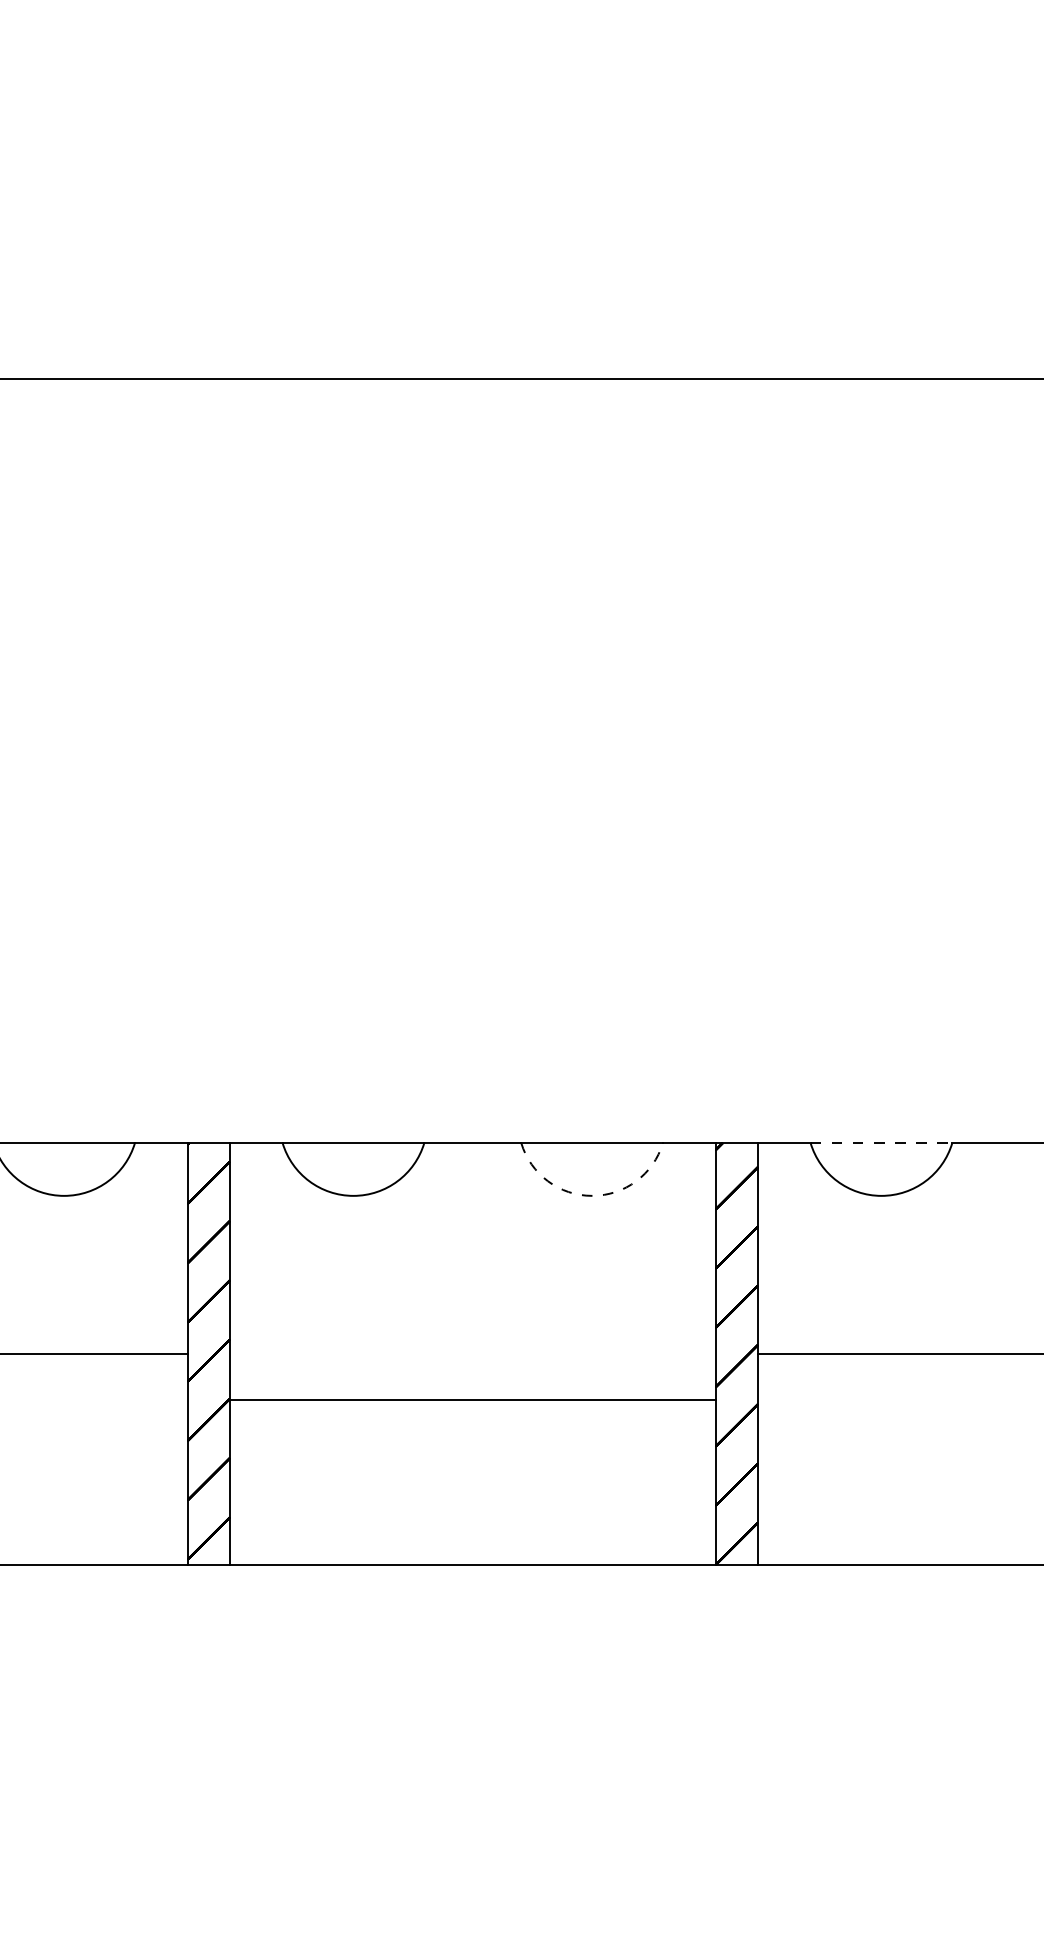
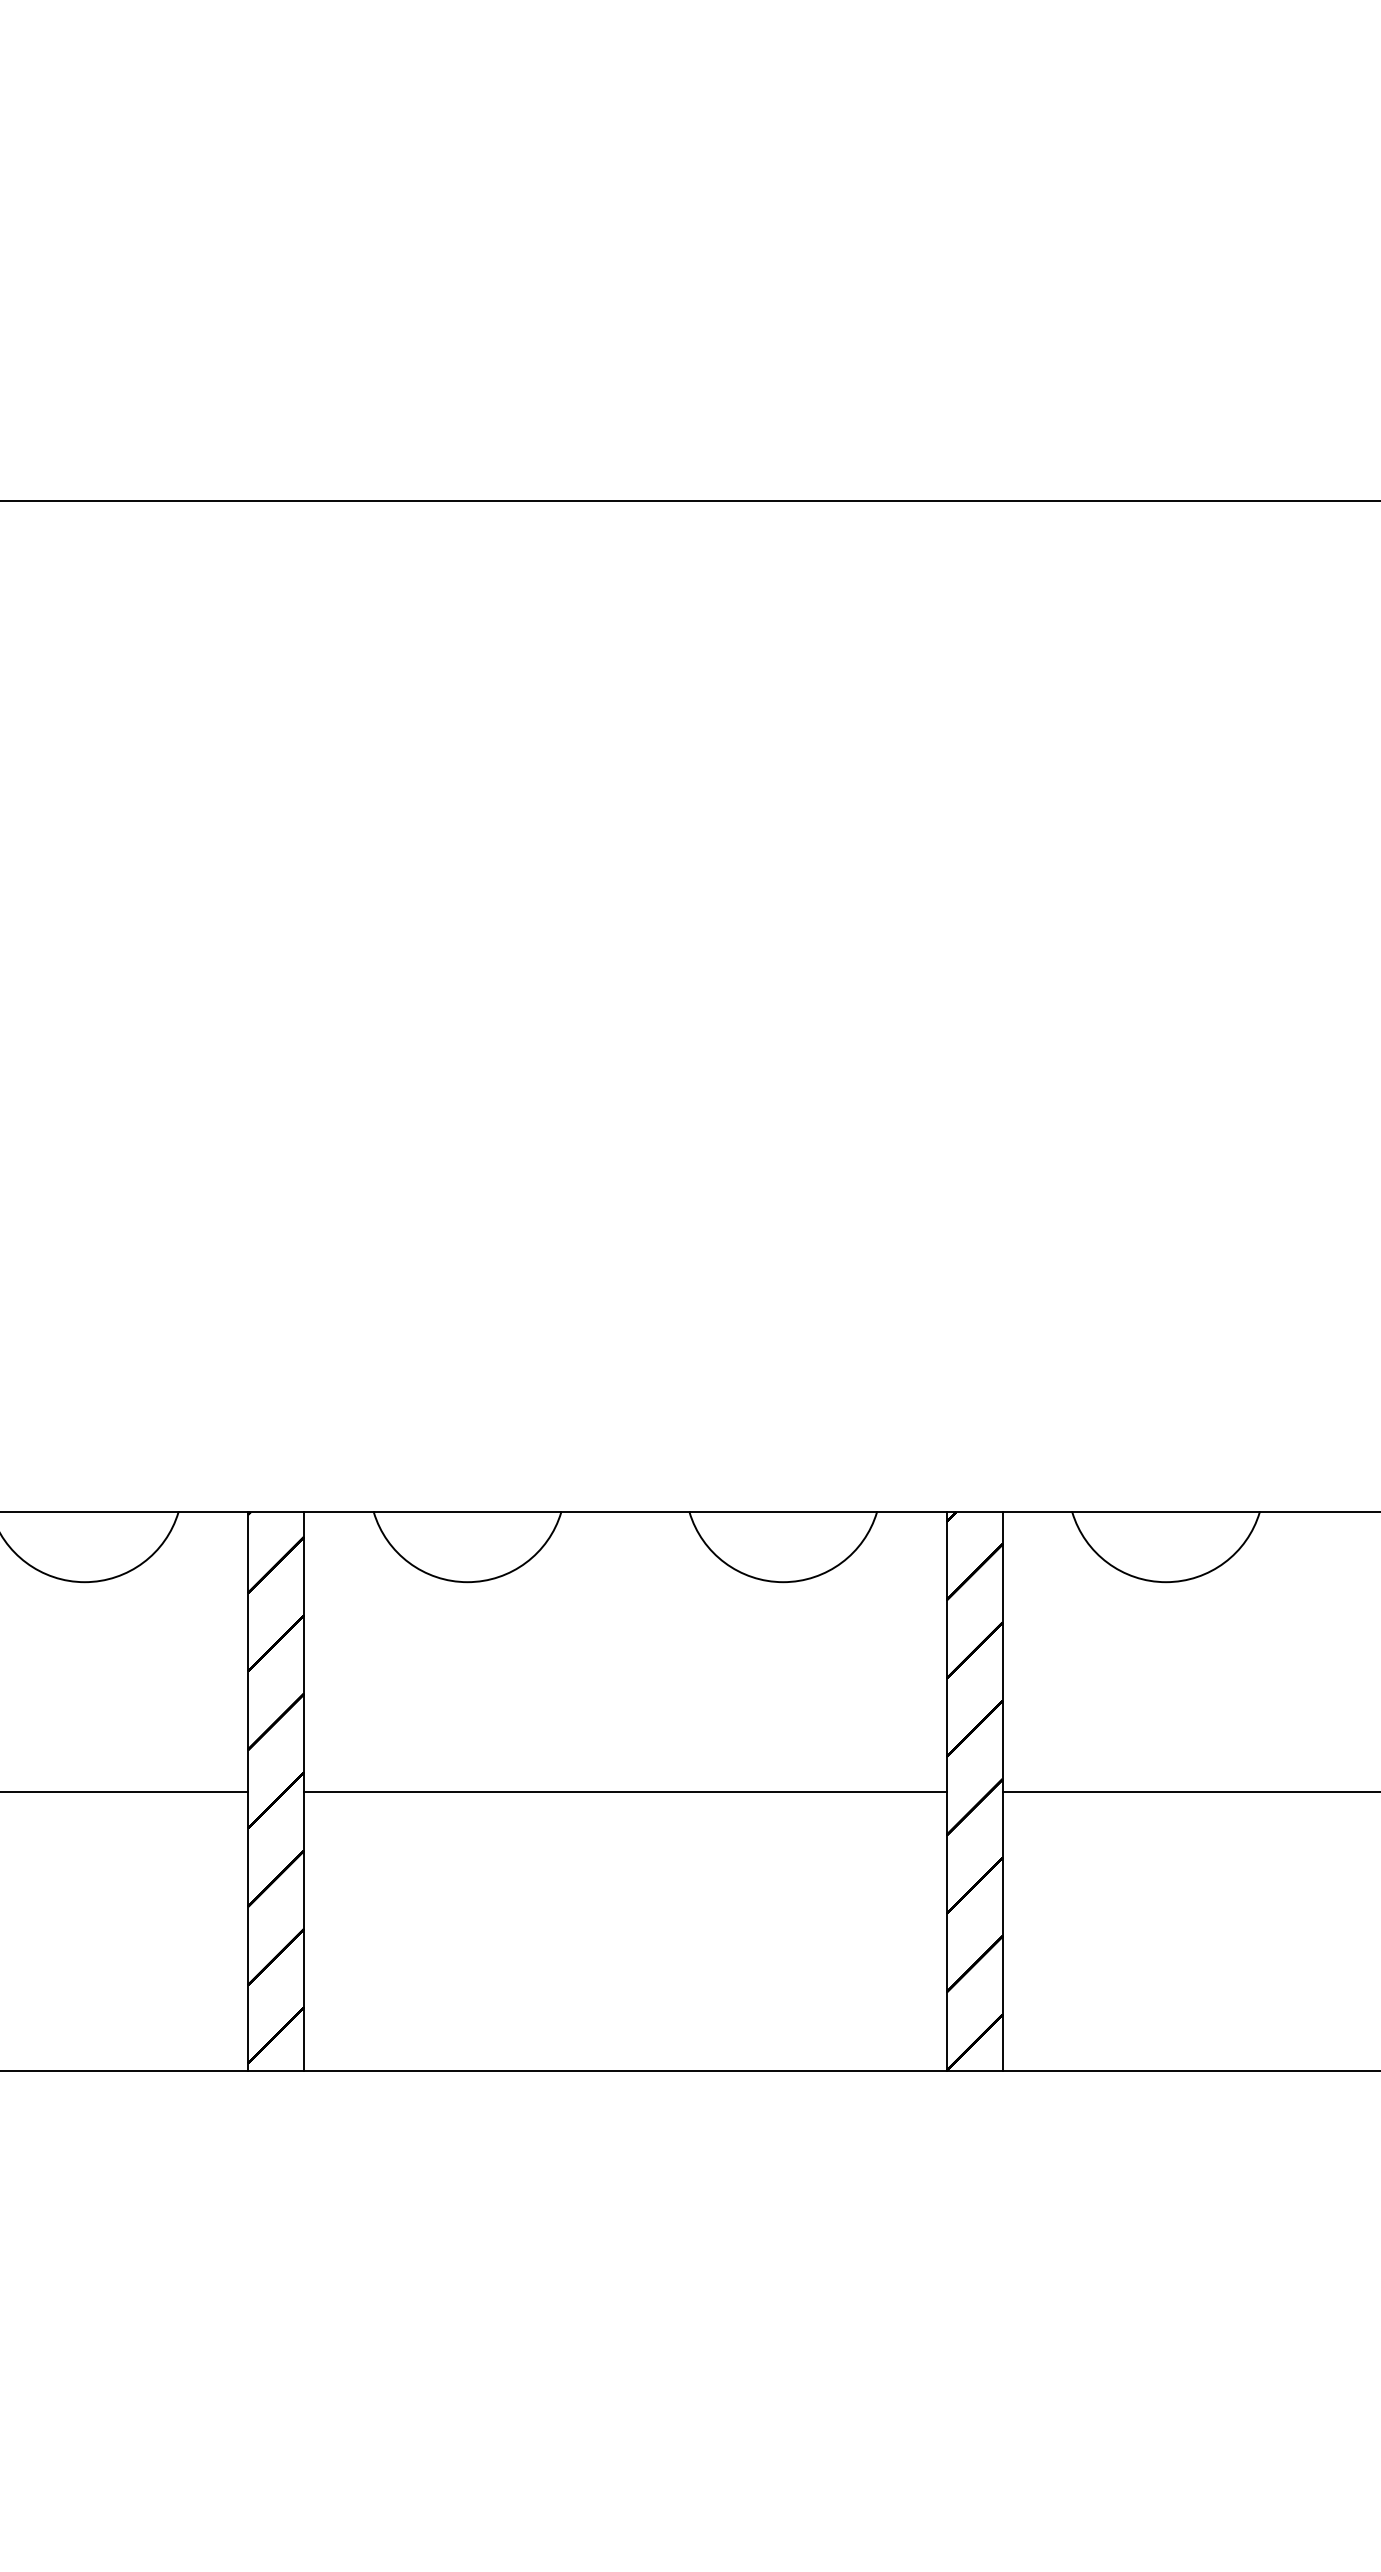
line: (881, 1143) -> (1166, 1512), dashed -> solid
arc: (592, 1195) -> (783, 1581), dashed -> solid
line: (472, 1400) -> (625, 1792), moved

